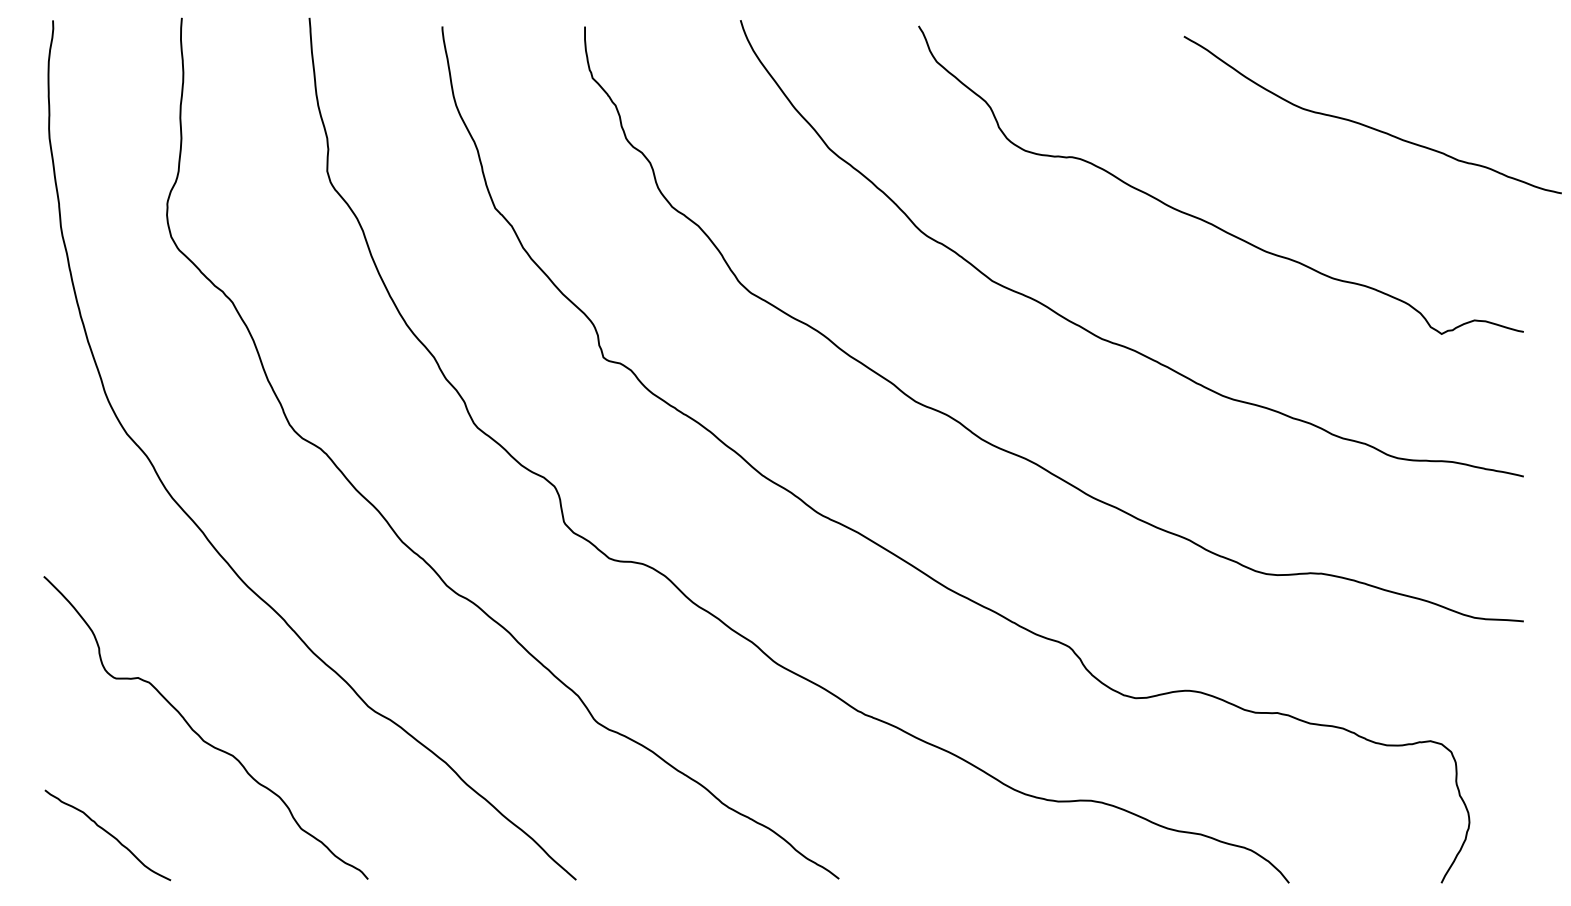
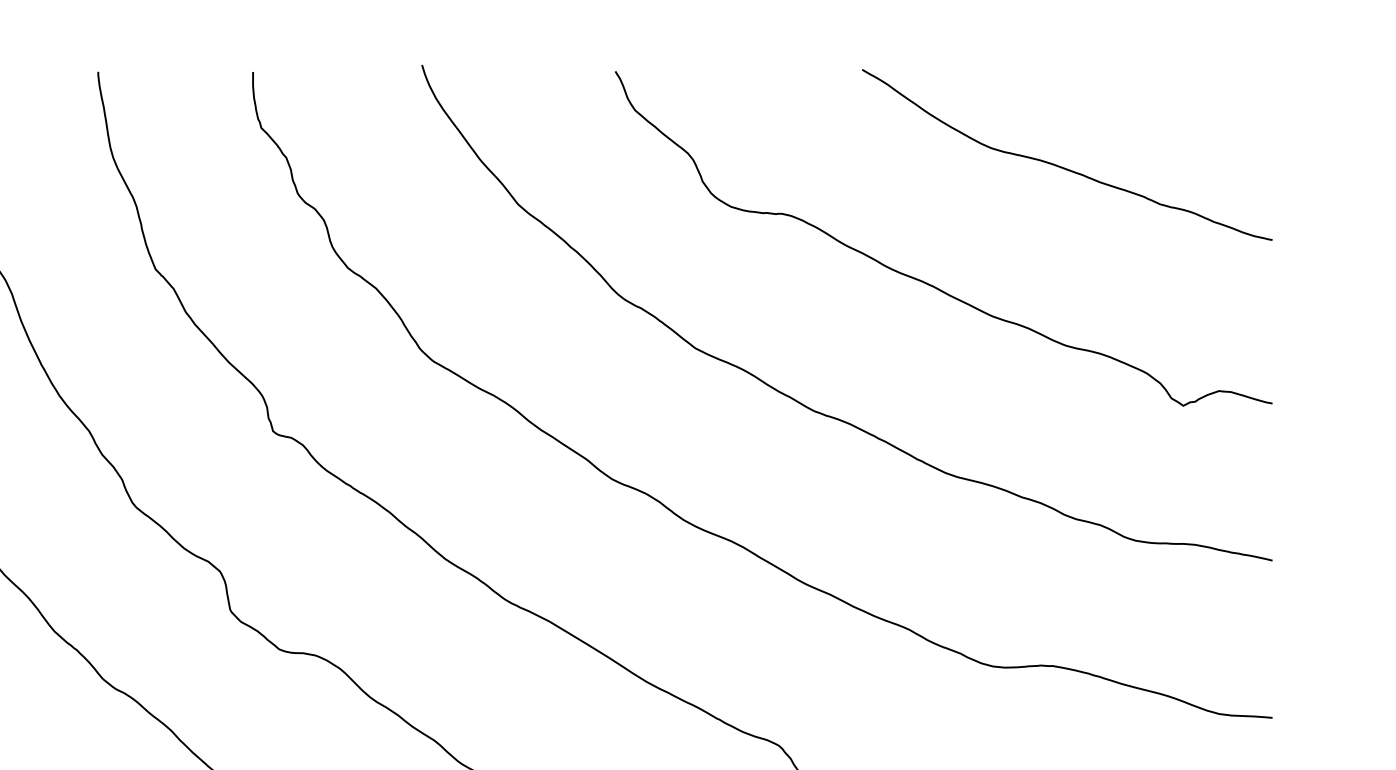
curve: (1367, 125) -> (1061, 166), moved

